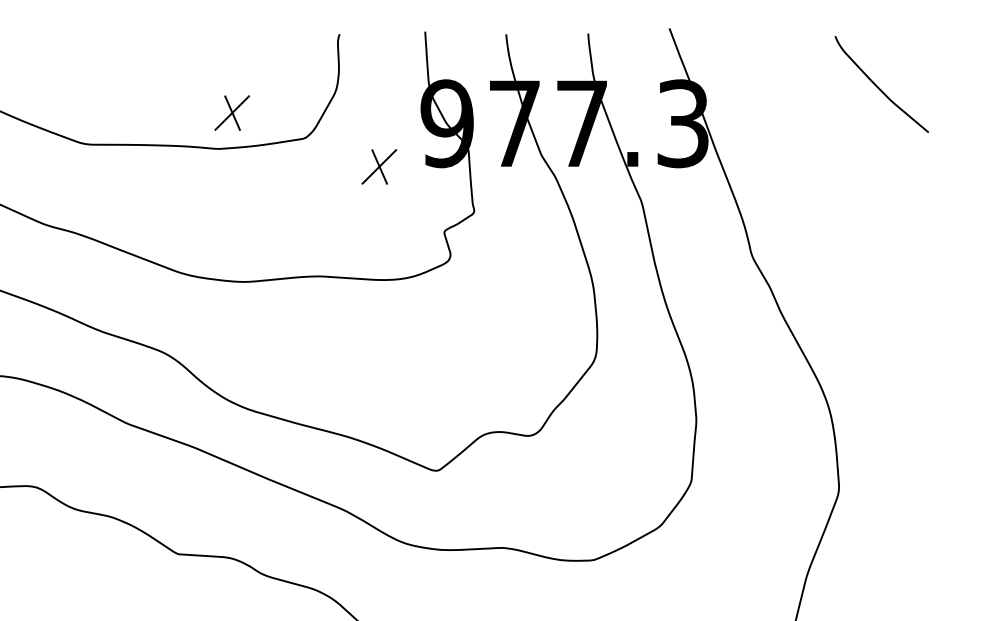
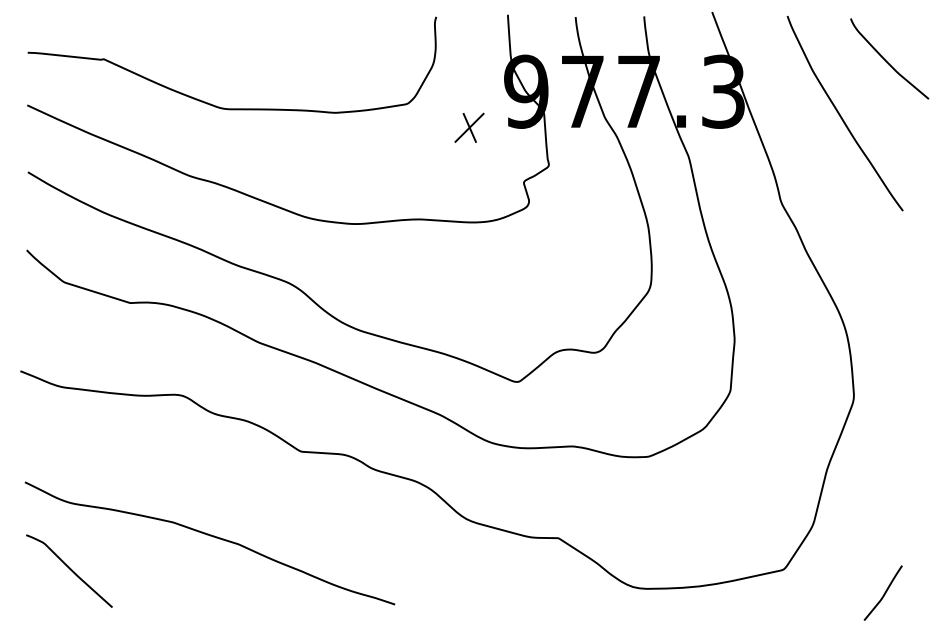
part: (232, 112) -> (346, 82), removed
curve: (824, 152) -> (841, 115), added

